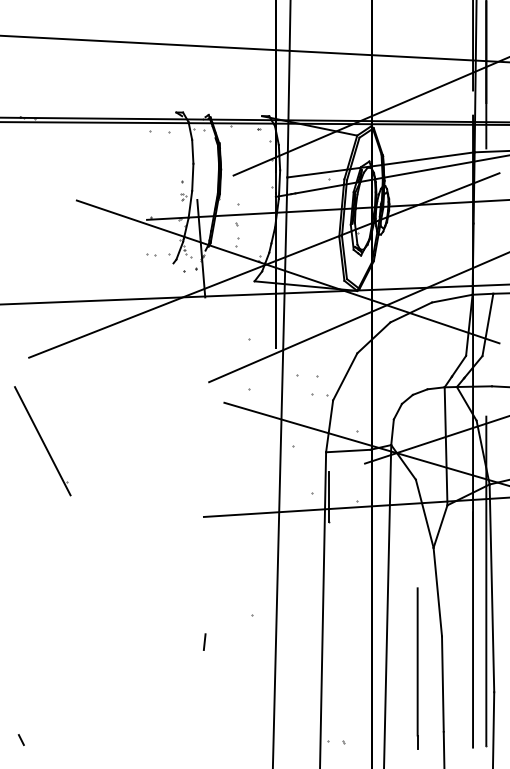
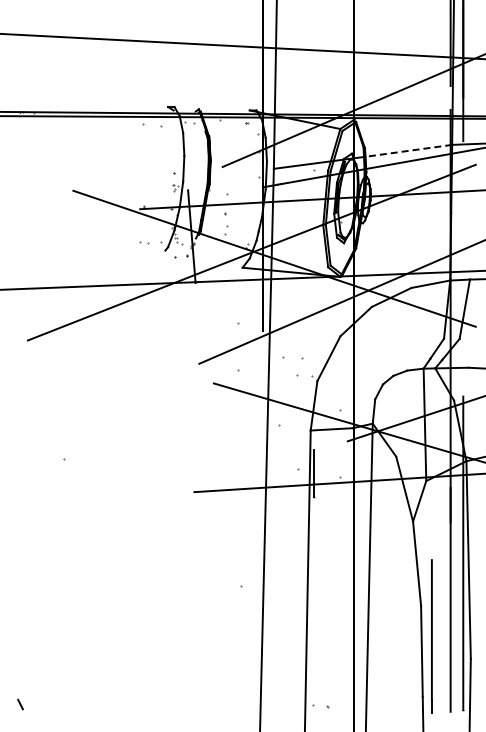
line: (428, 158) -> (408, 150), solid -> dashed
line: (42, 440) -> (40, 419), removed
line: (204, 641) -> (194, 610), removed
line: (417, 668) -> (431, 636), moved

